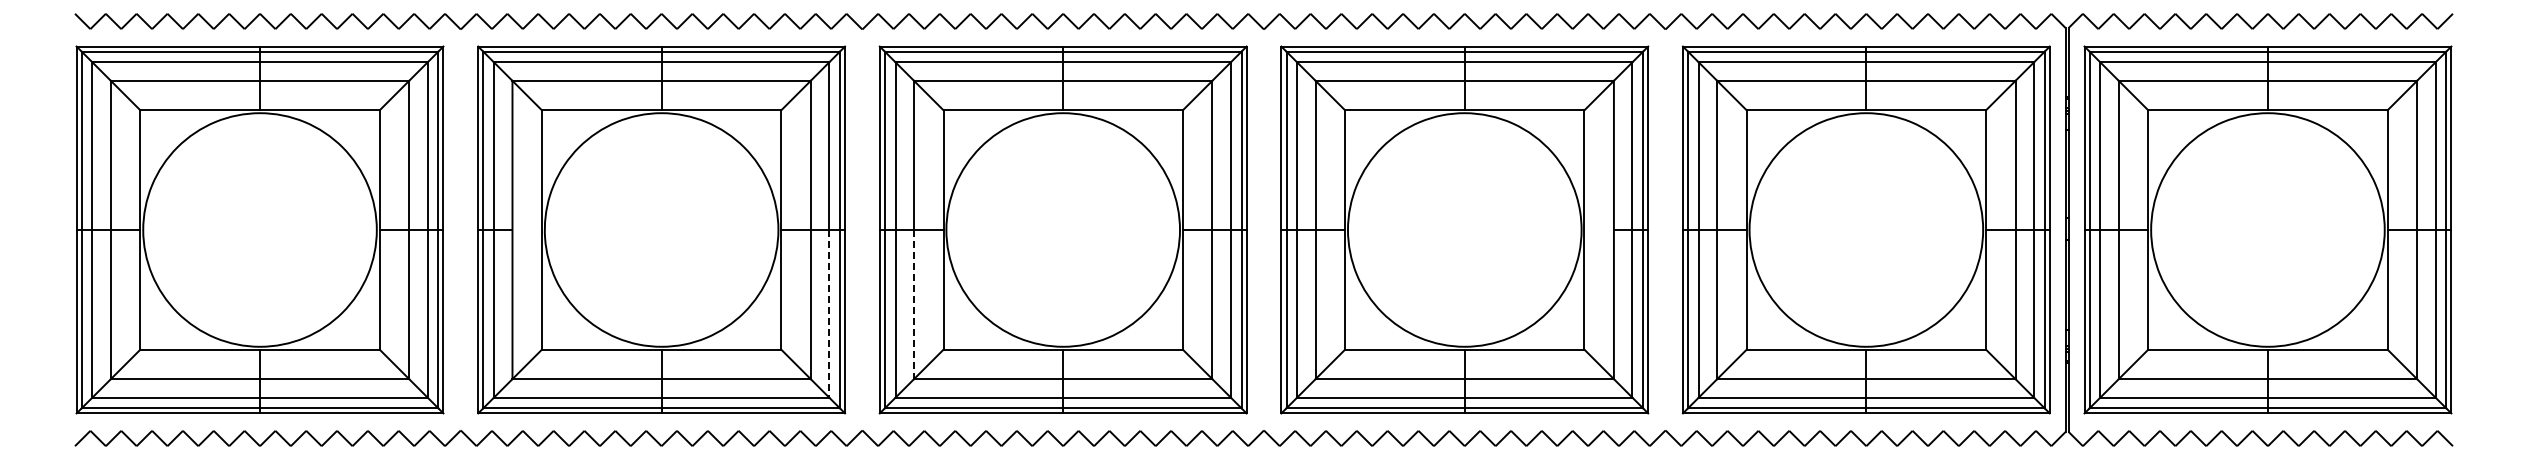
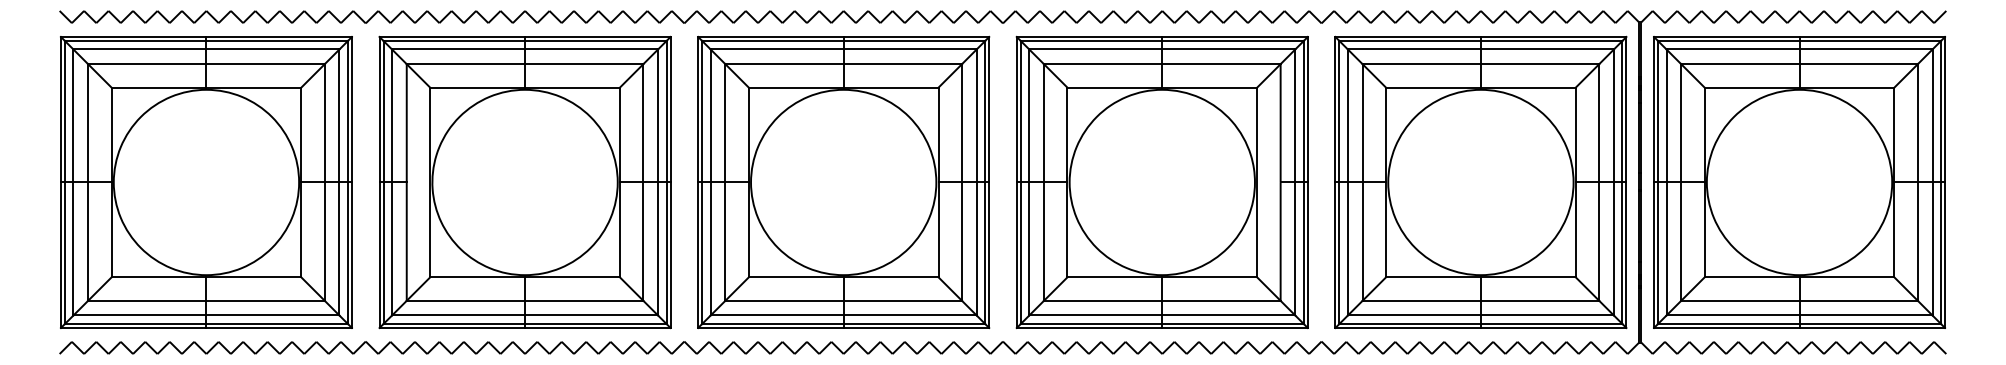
line: (914, 304) -> (725, 241), dashed -> solid
line: (829, 313) -> (658, 248), dashed -> solid

